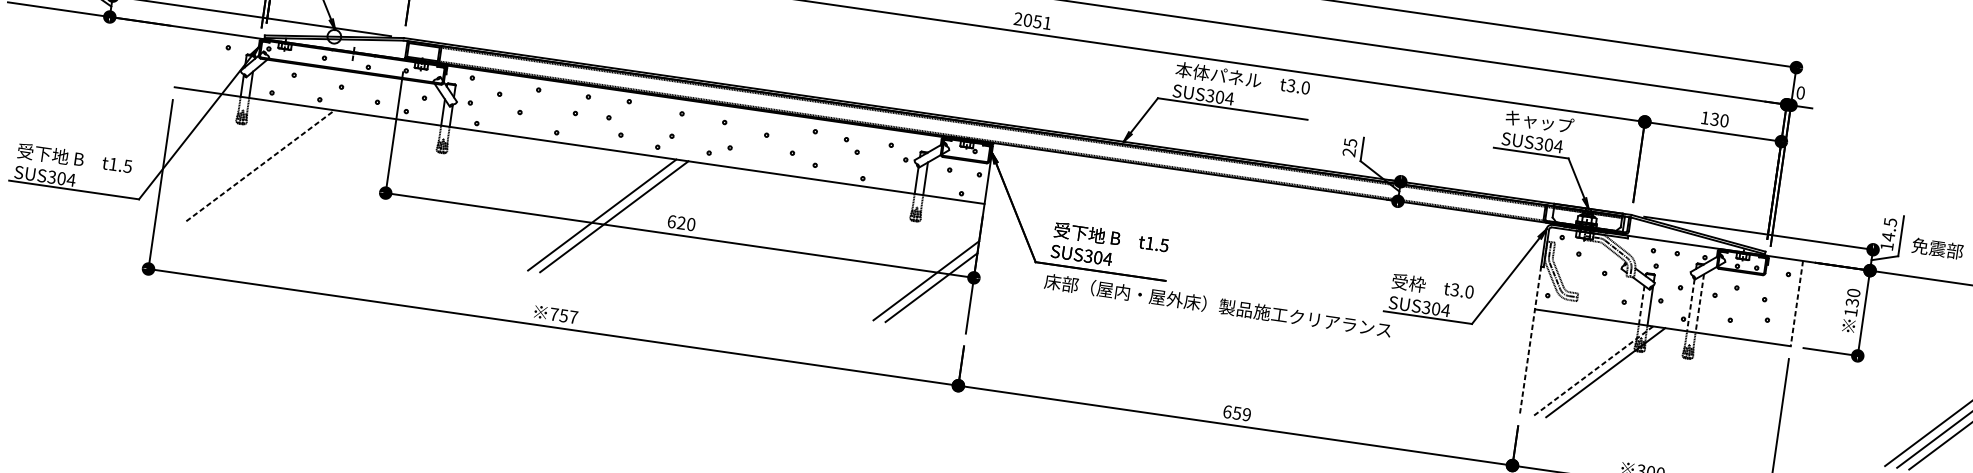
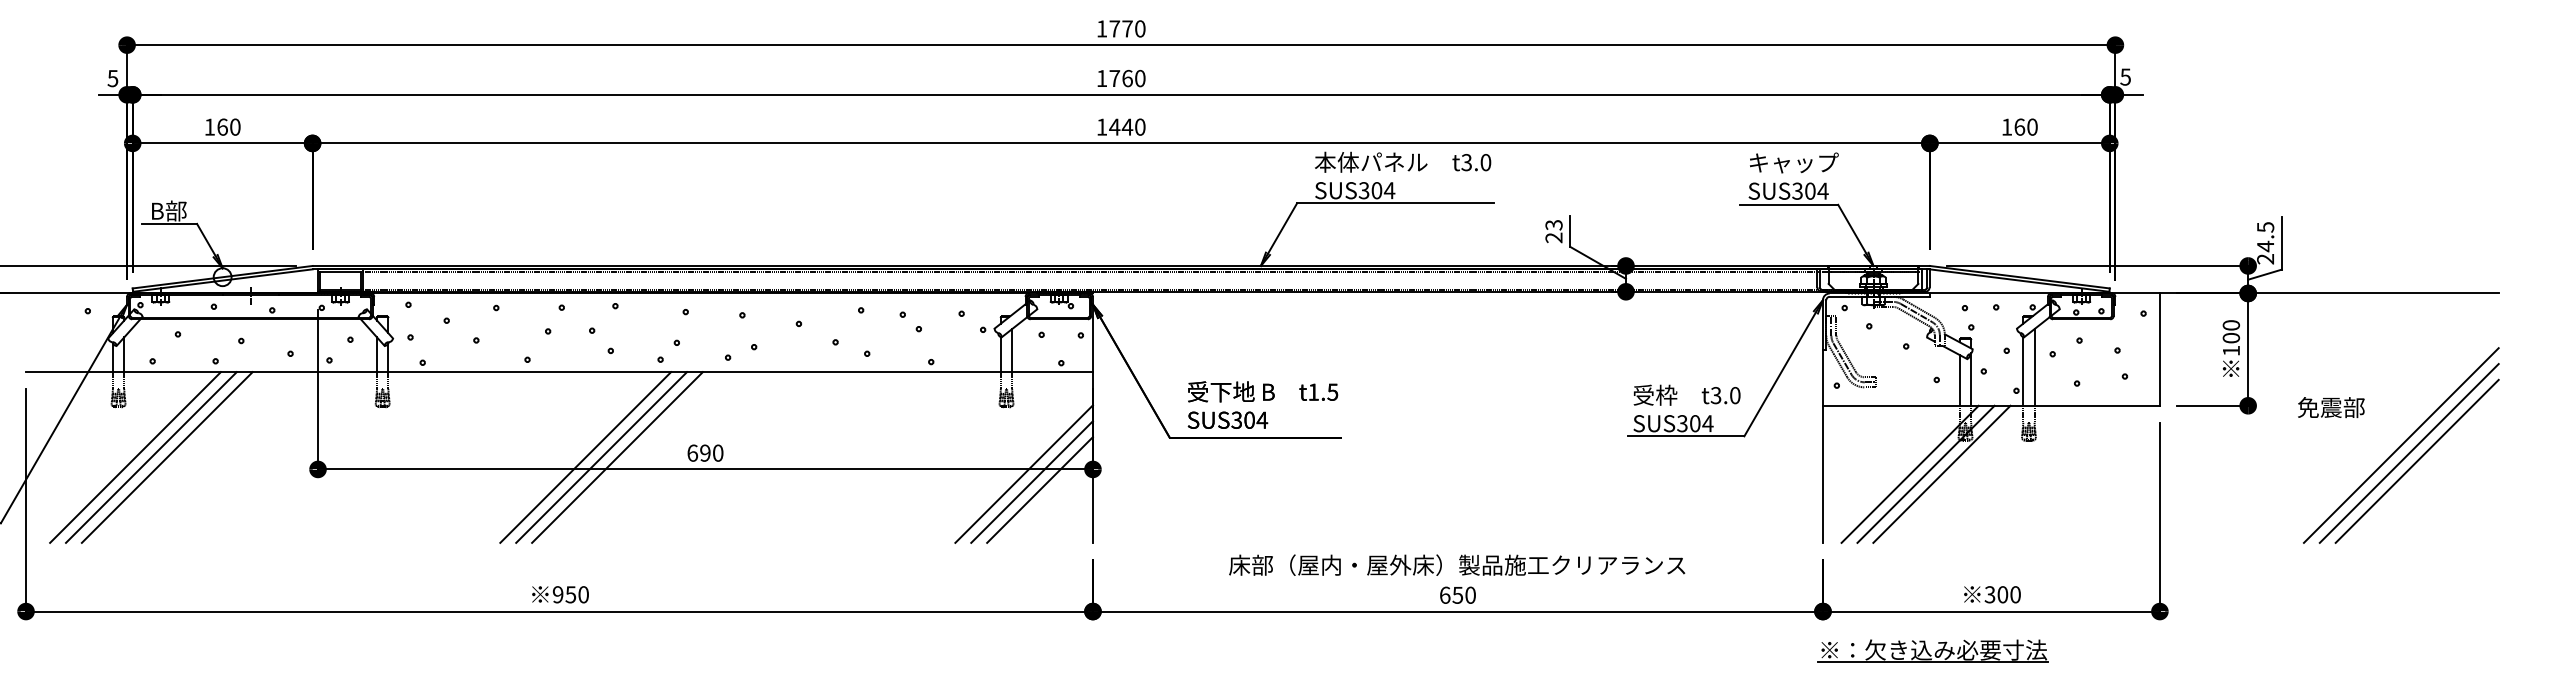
text: (1032, 20) -> (1120, 126), 2051 -> 1440
text: (1800, 92) -> (2125, 76), 0 -> 5
text: (1714, 118) -> (2019, 126), 130 -> 160
text: (1350, 142) -> (1553, 224), 25 -> 23
line: (248, 164) -> (135, 457), added
line: (260, 165) -> (151, 457), dashed -> solid
line: (271, 167) -> (166, 457), added
line: (590, 213) -> (585, 457), added
text: (681, 222) -> (705, 452), 620 -> 690
text: (1886, 246) -> (2265, 259), 14.5 -> 24.5
text: (1937, 248) -> (2331, 407), moved
line: (920, 273) -> (1023, 473), added
text: (1851, 302) -> (2230, 337), 130 -> 100
line: (1699, 303) -> (2034, 367), dashed -> solid
line: (1796, 304) -> (2159, 350), dashed -> solid
text: (1218, 305) -> (1457, 564), moved
line: (1641, 305) -> (1959, 380), dashed -> solid
line: (1690, 305) -> (2023, 371), dashed -> solid
text: (563, 315) -> (570, 594), 757 -> 950
line: (1530, 340) -> (1822, 446), dashed -> solid
line: (1593, 371) -> (1910, 474), dashed -> solid
line: (1617, 373) -> (1941, 473), added
text: (1246, 414) -> (1470, 594), 659 -> 650

